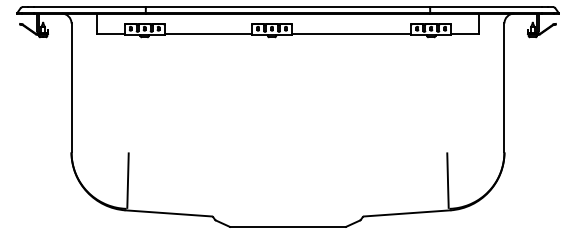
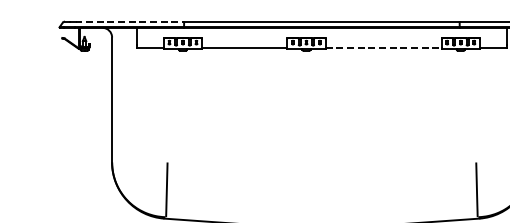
line: (90, 7) -> (130, 22), solid -> dashed
line: (351, 34) -> (383, 48), solid -> dashed

